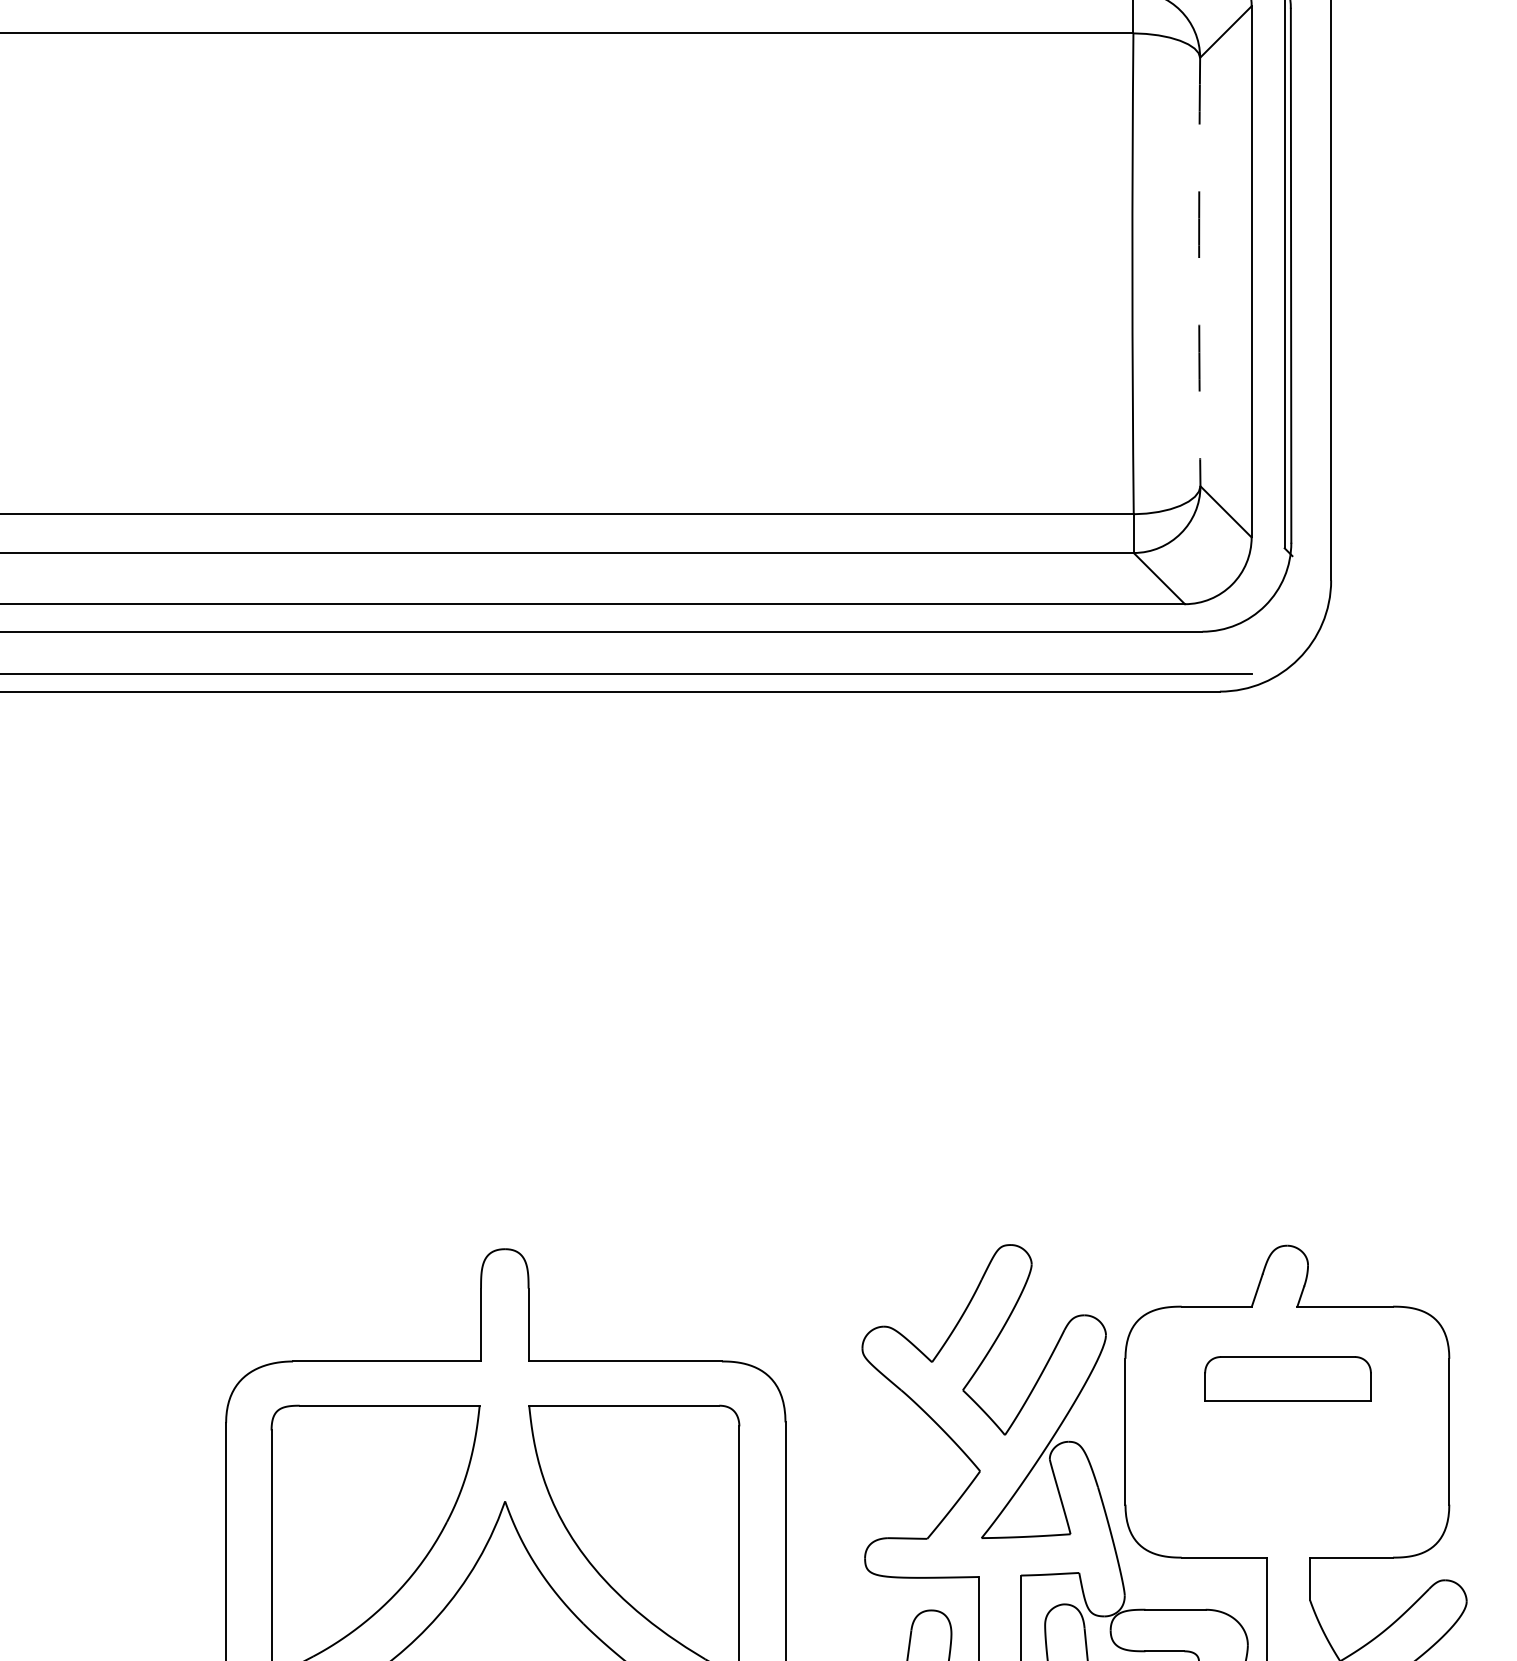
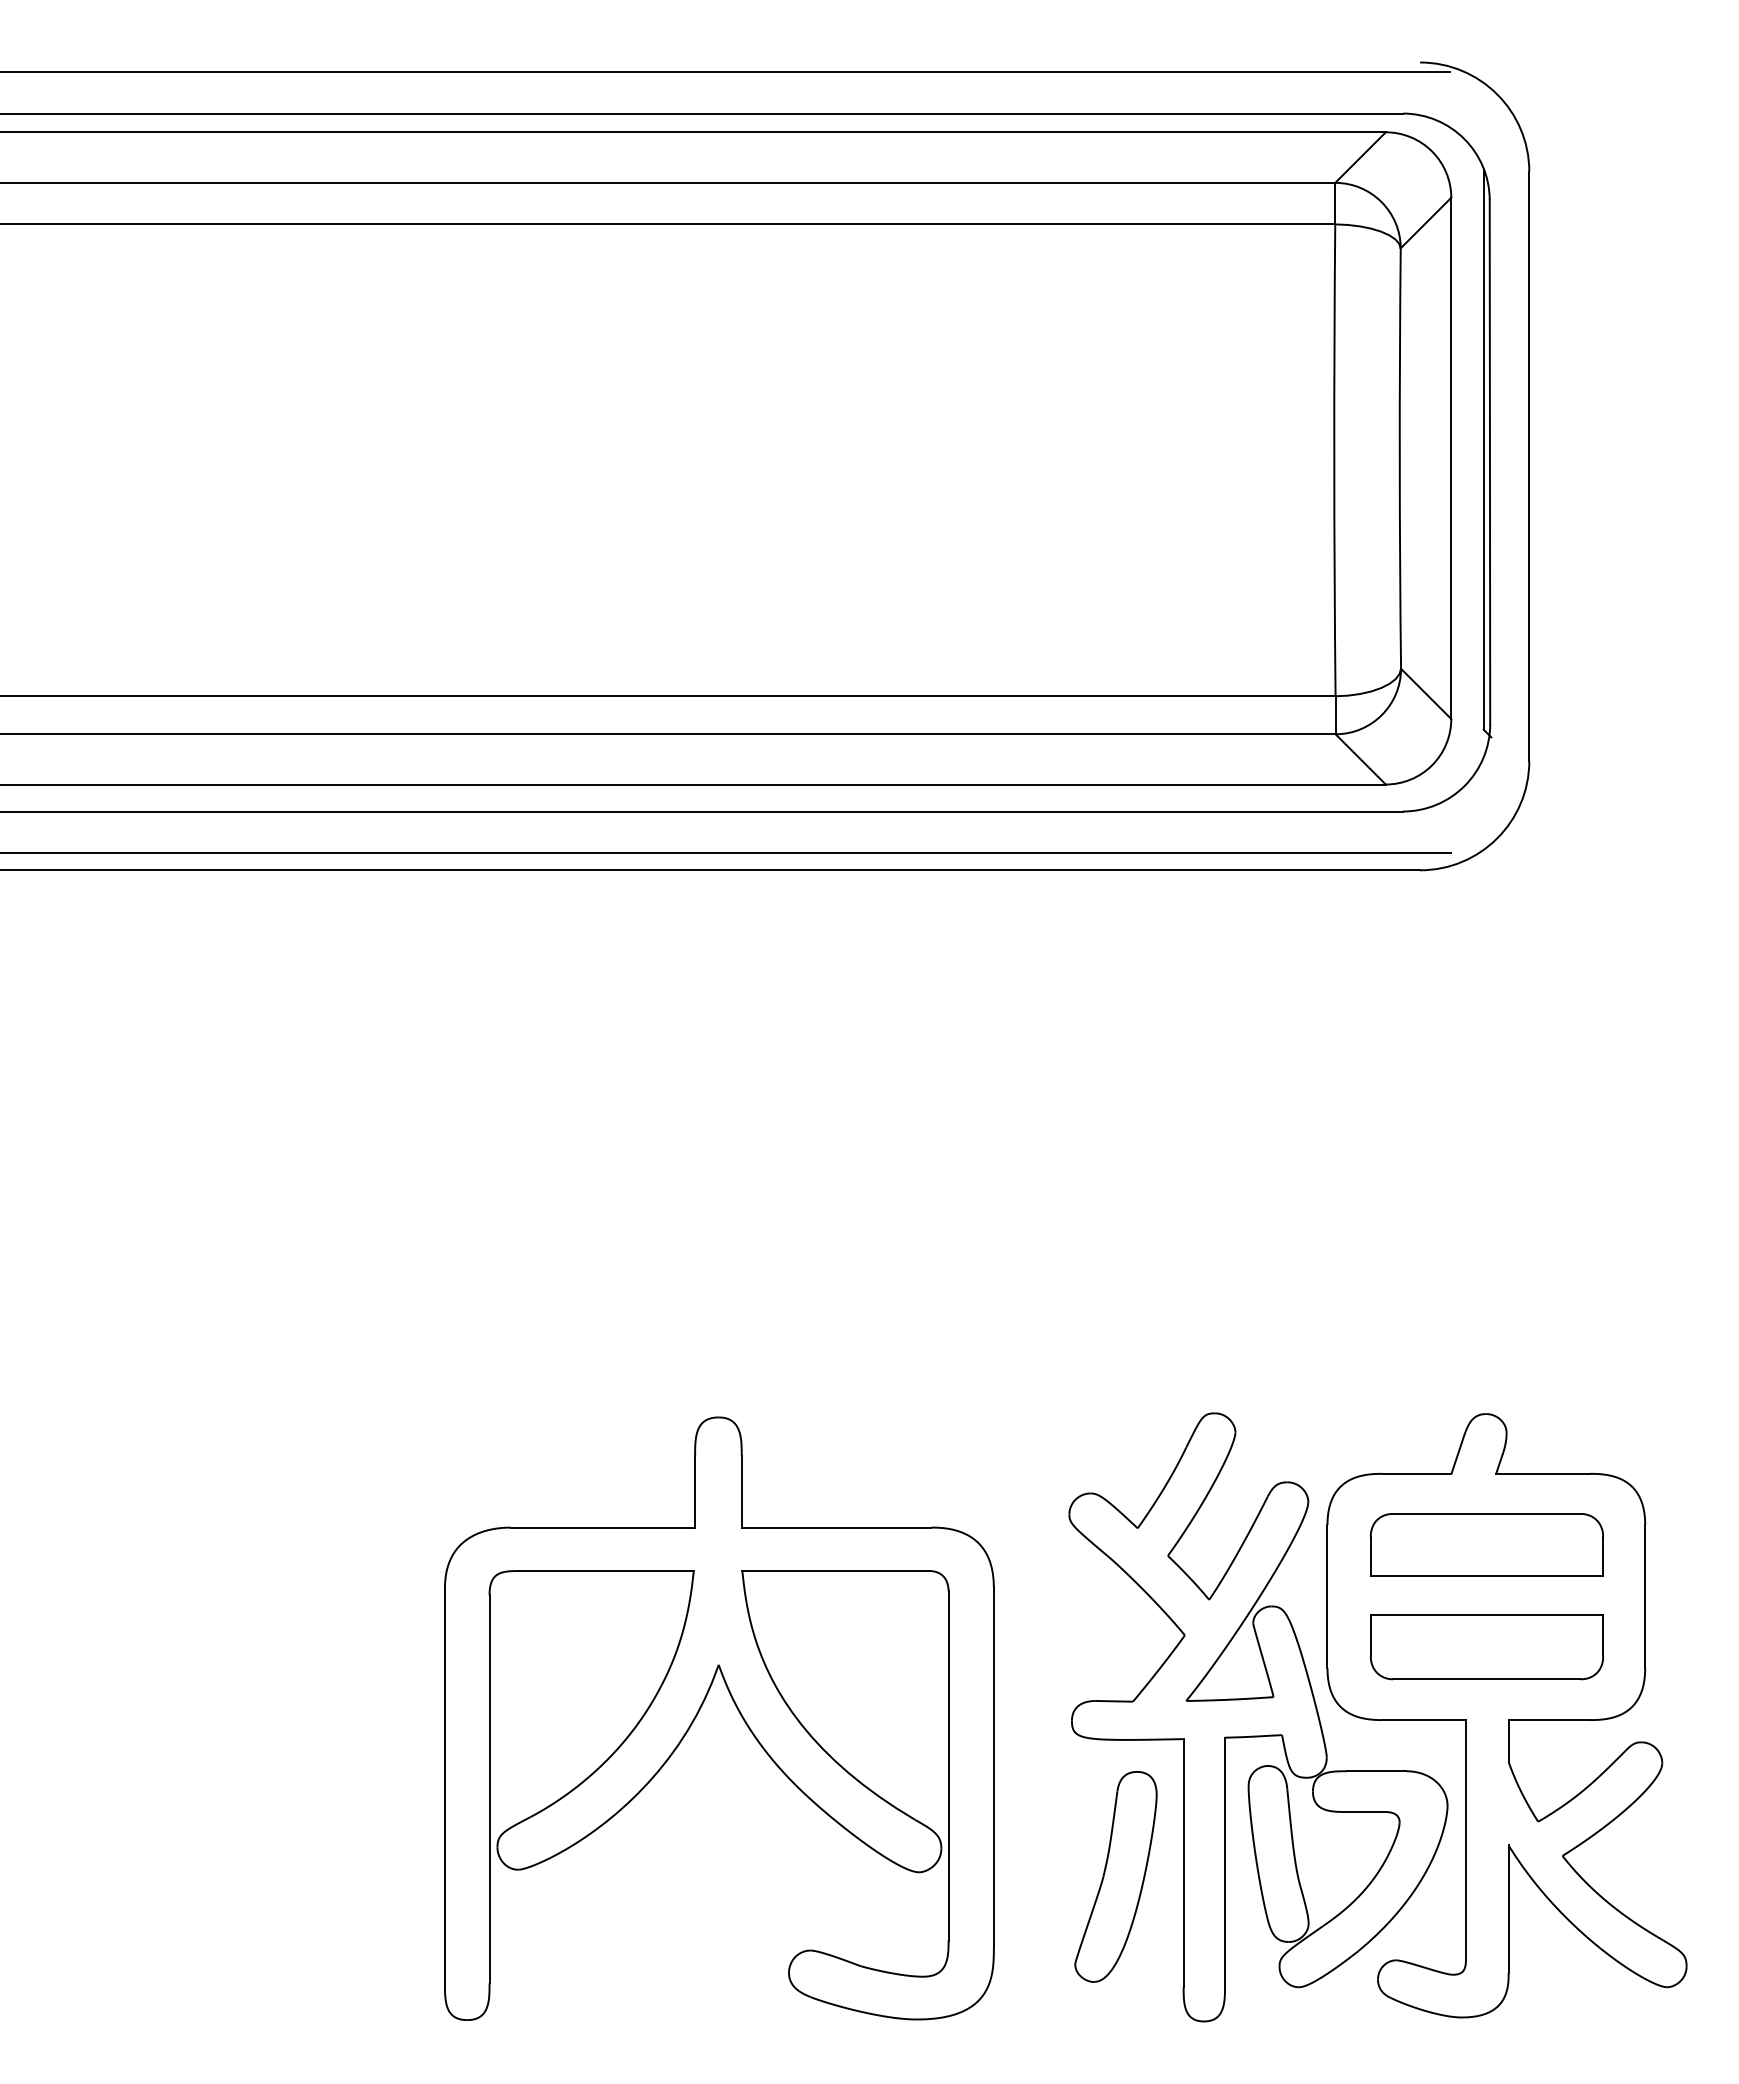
arc: (1198, 271) -> (1399, 458), dashed -> solid
part: (1287, 1378) -> (1486, 1544), size x1.43
part: (1287, 1483) -> (1486, 1647), added

